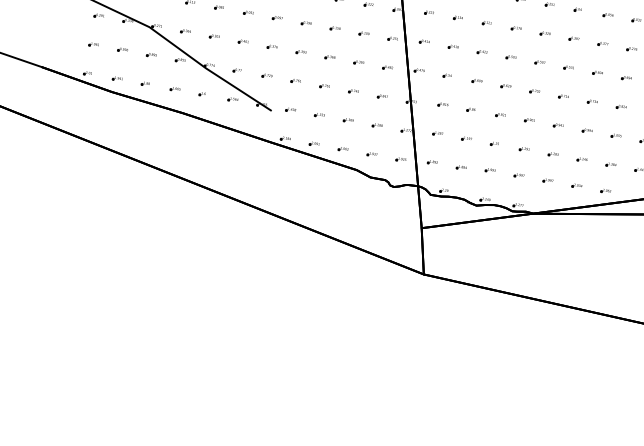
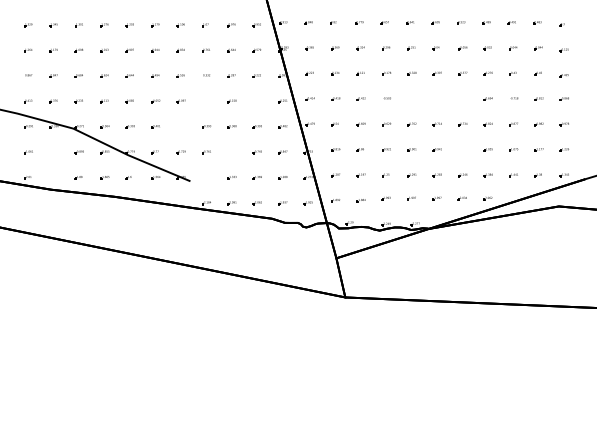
part: (306, 23) -> (206, 101), removed
part: (363, 33) -> (256, 101), removed
part: (271, 46) -> (180, 126), removed
part: (122, 50) -> (53, 152), removed
part: (539, 62) -> (411, 98), removed
part: (568, 67) -> (436, 98), removed
part: (597, 72) -> (462, 98), removed
part: (116, 78) -> (53, 177), removed
part: (324, 86) -> (231, 152), removed
part: (290, 109) -> (206, 177), removed
part: (587, 130) -> (462, 149), removed

